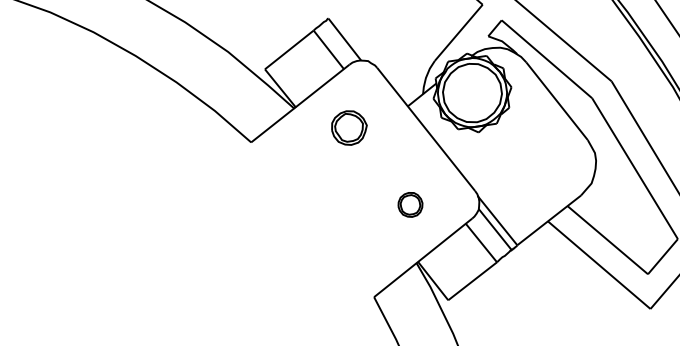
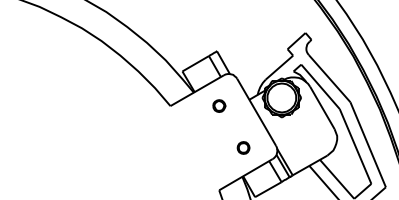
part: (349, 126) -> (219, 105), size x0.71

